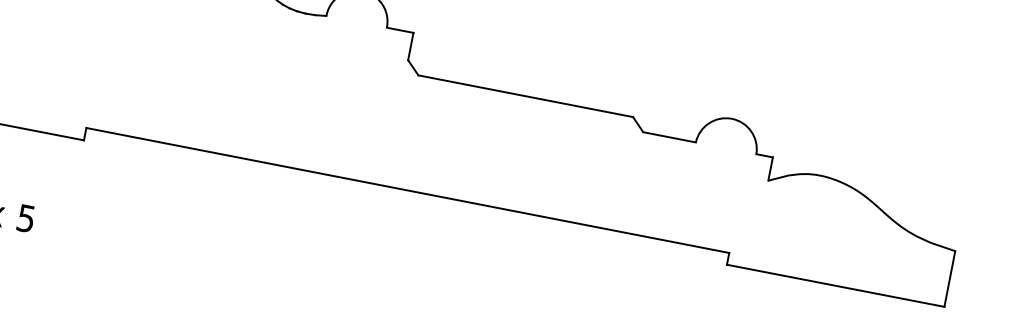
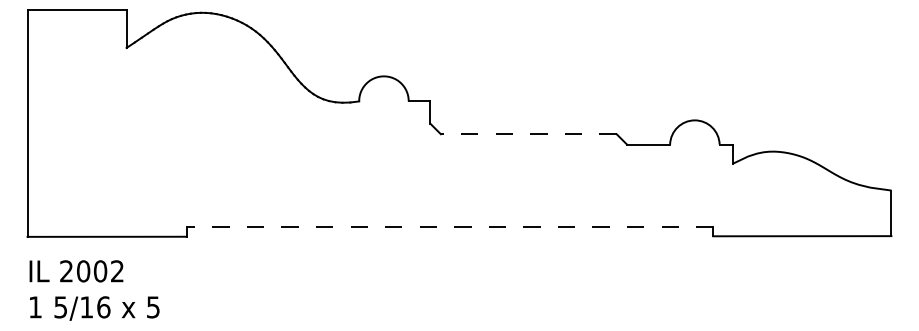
line: (525, 96) -> (528, 134), solid -> dashed
line: (407, 190) -> (449, 226), solid -> dashed

